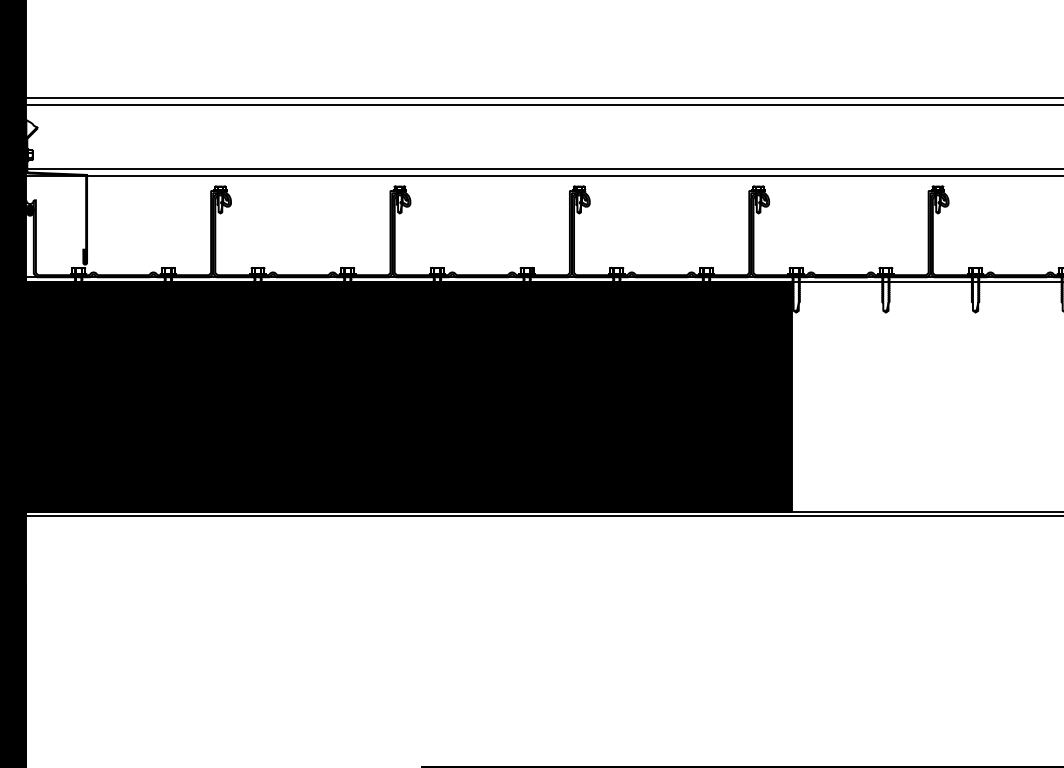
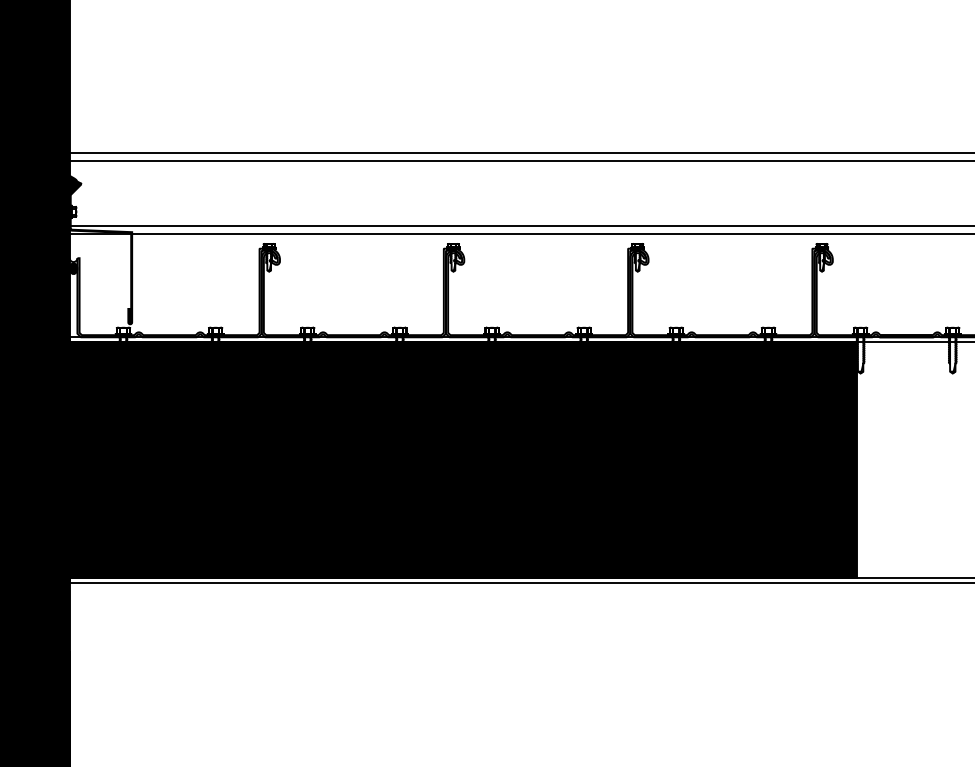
fill: (31, 129) -> (75, 185), added

